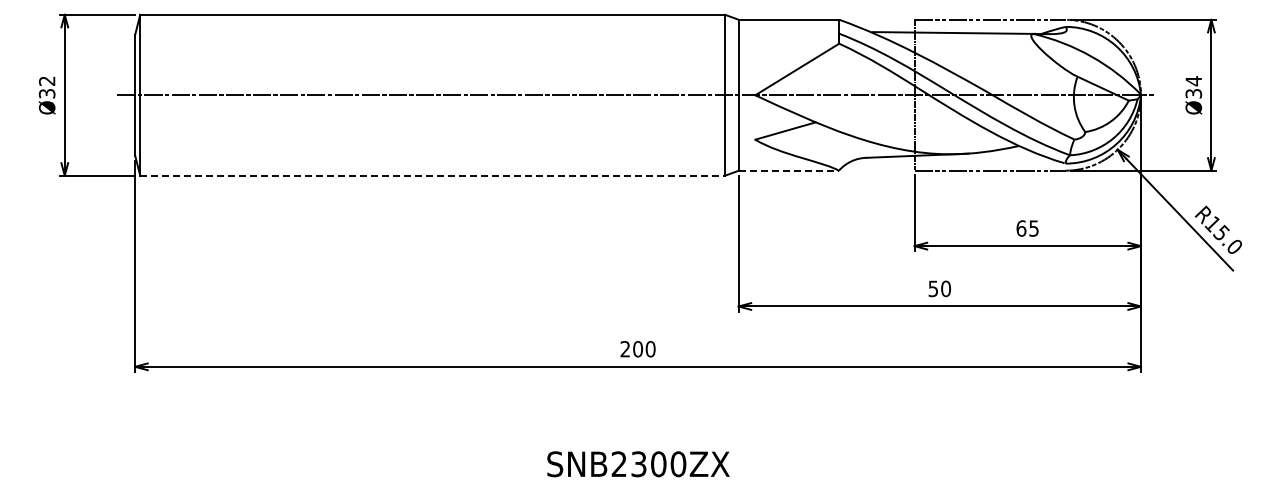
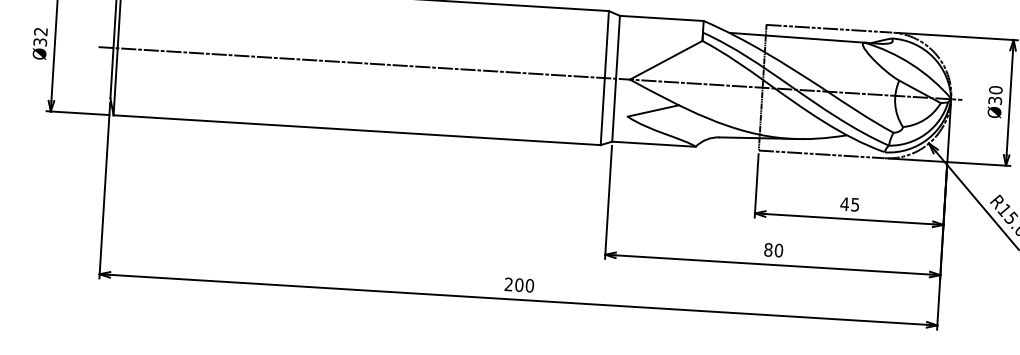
text: (1193, 81) -> (995, 90), Ø34 -> Ø30
line: (789, 170) -> (654, 144), dashed -> solid
line: (433, 175) -> (357, 130), dashed -> solid
text: (1021, 228) -> (844, 204), 65 -> 45
text: (933, 288) -> (768, 249), 50 -> 80

